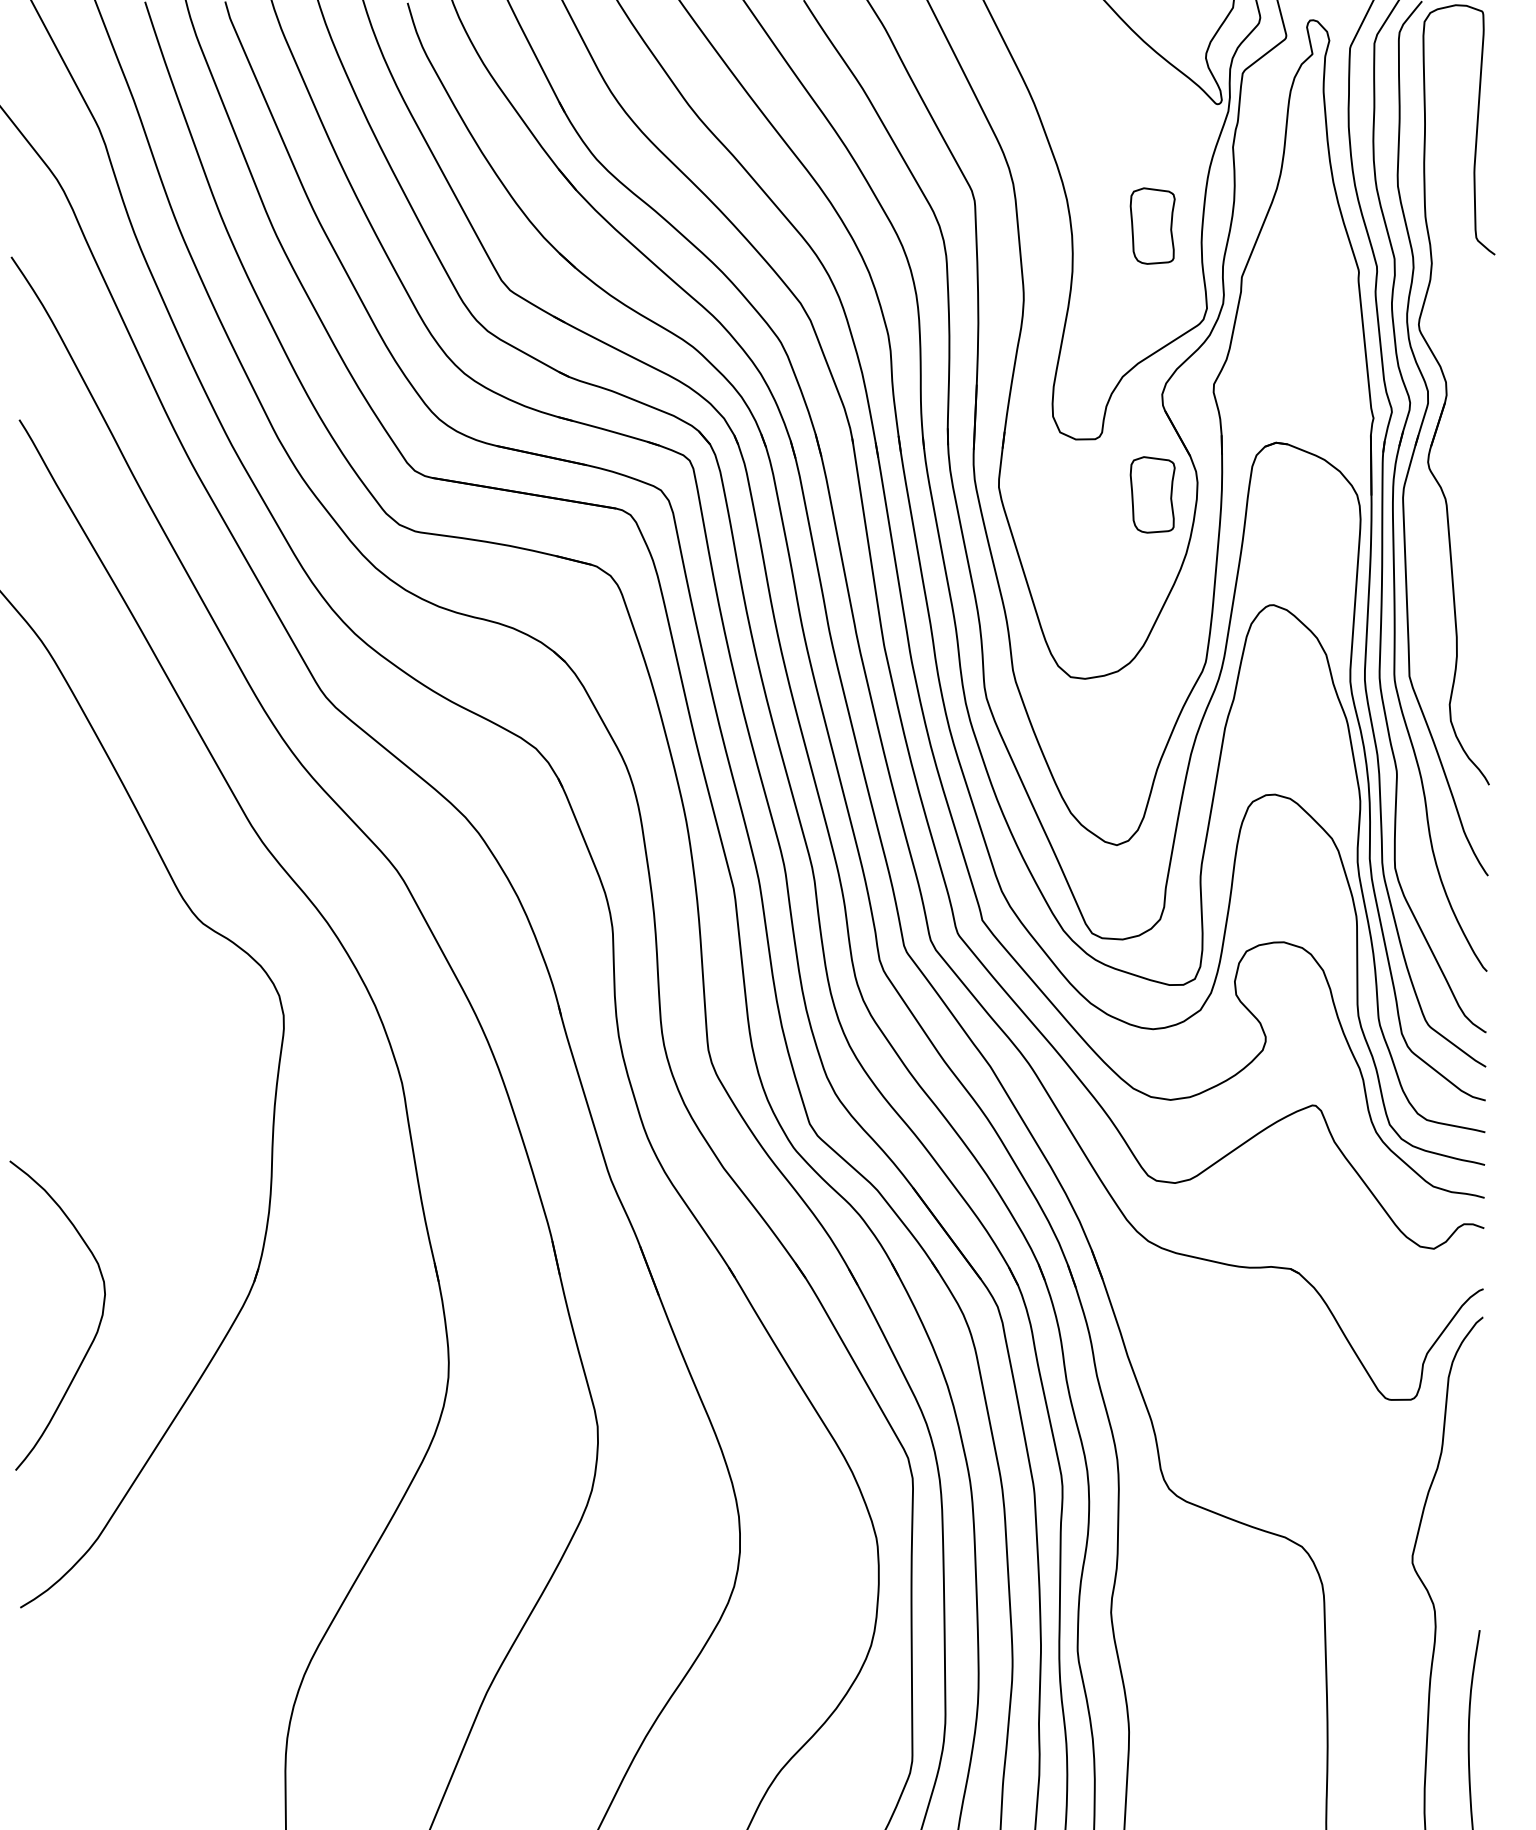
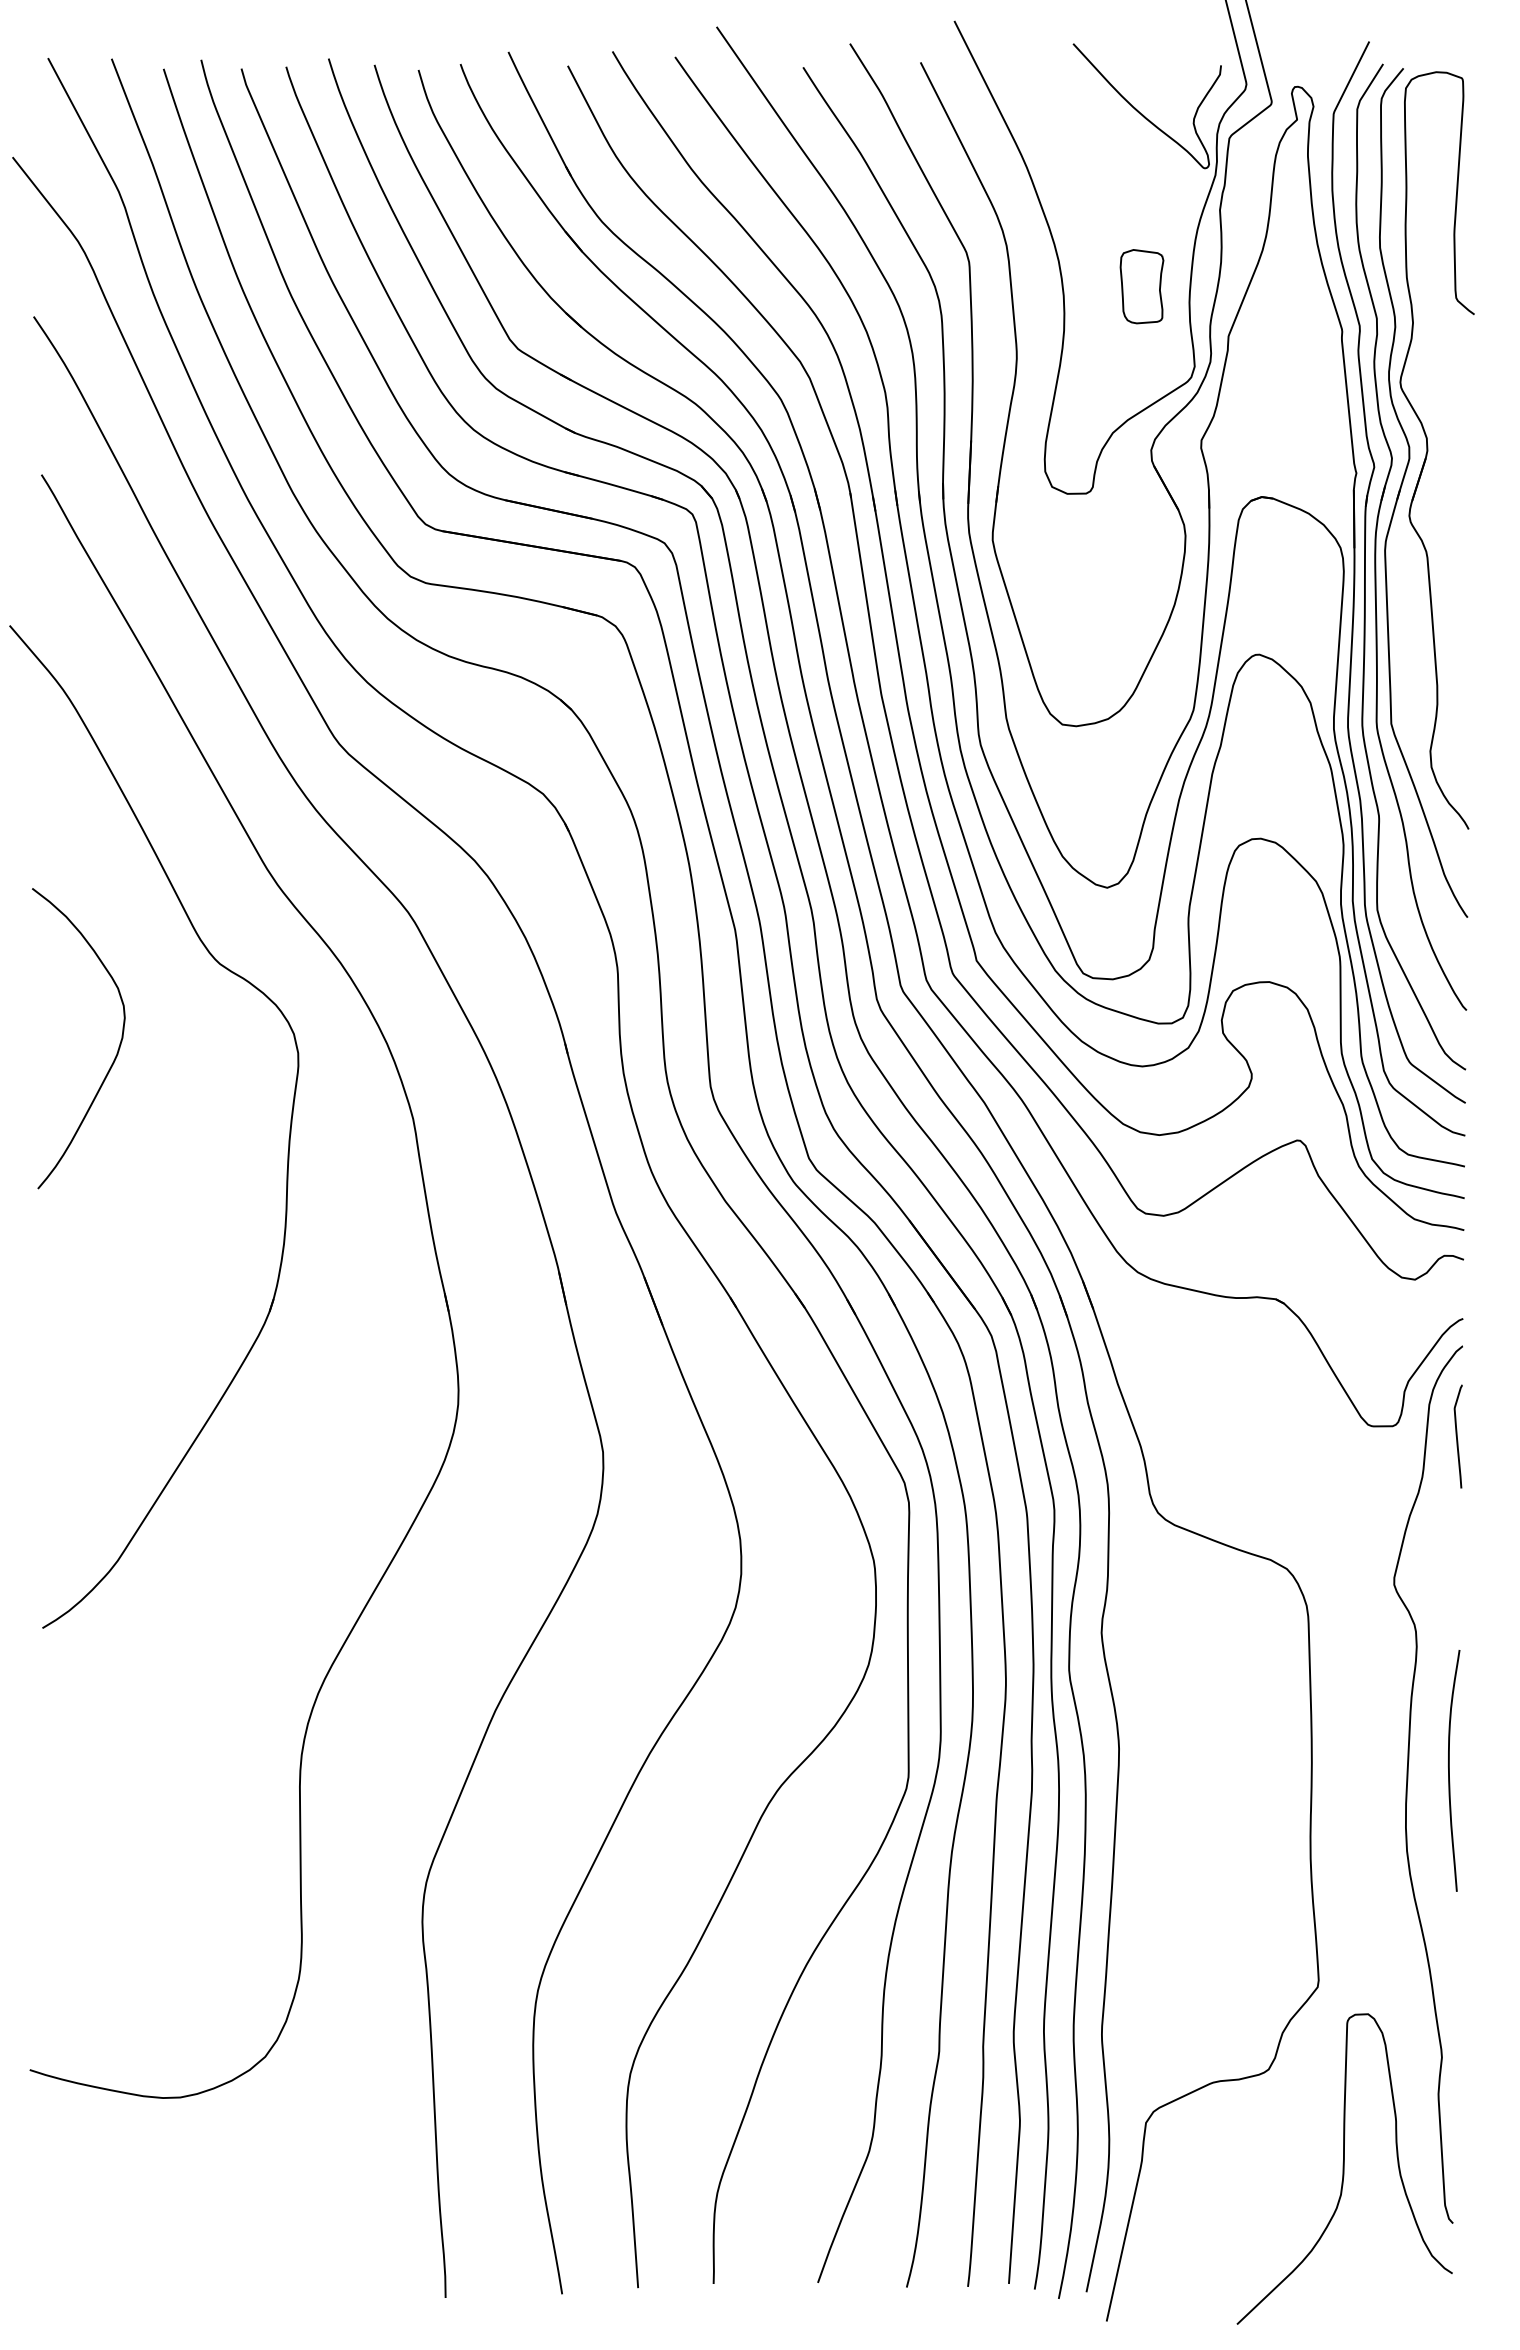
part: (1152, 494) -> (1141, 547), removed
curve: (97, 1326) -> (117, 1049), moved
part: (1477, 1410) -> (1457, 1436), added

